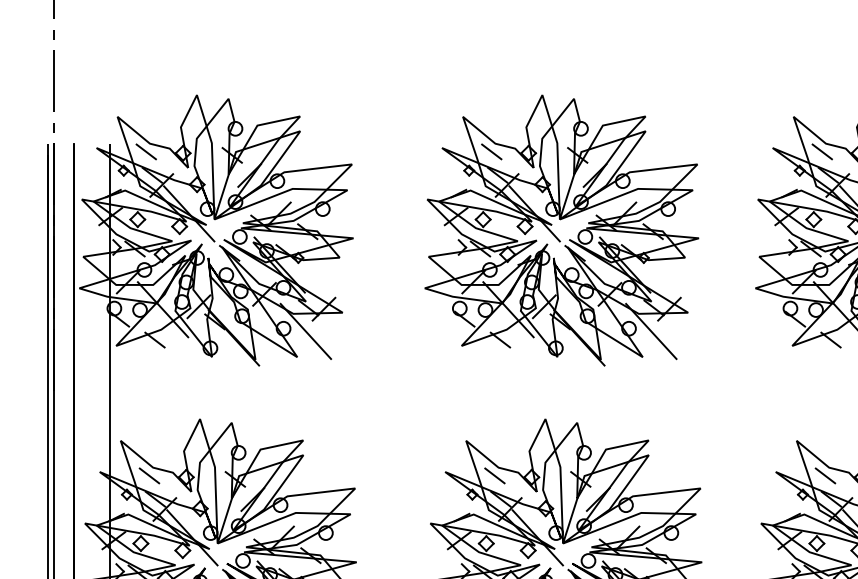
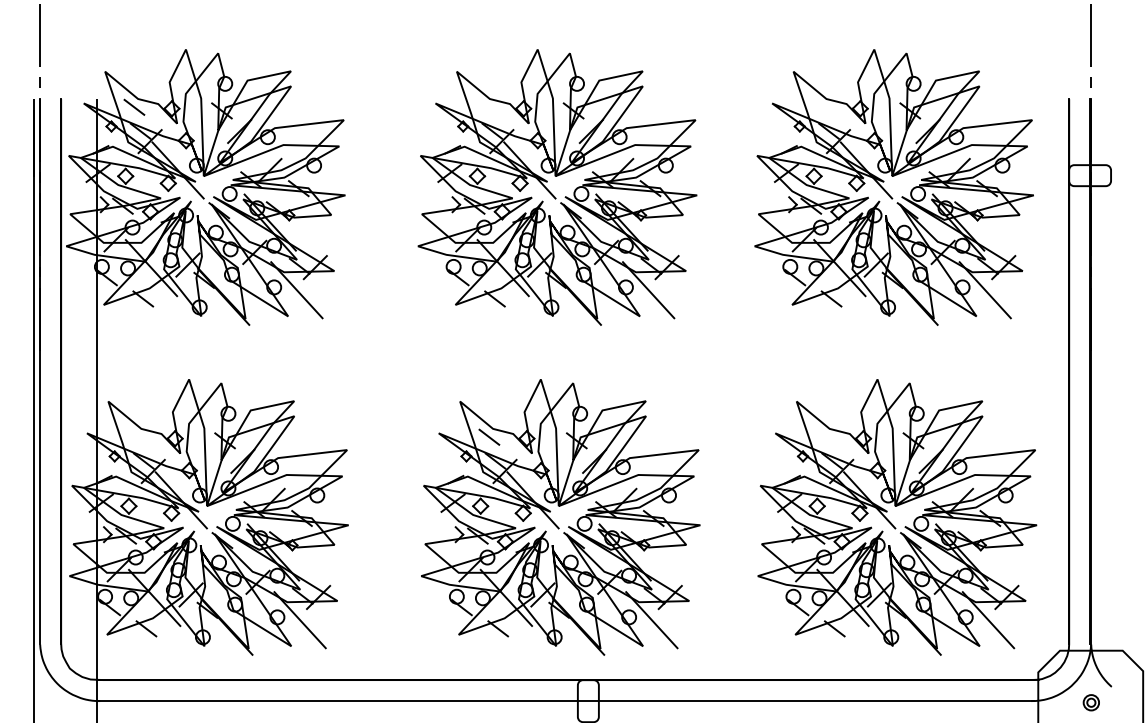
line: (491, 151) -> (485, 106), removed
line: (822, 151) -> (822, 106), removed
line: (149, 475) -> (137, 436), removed
line: (825, 475) -> (825, 436), removed

